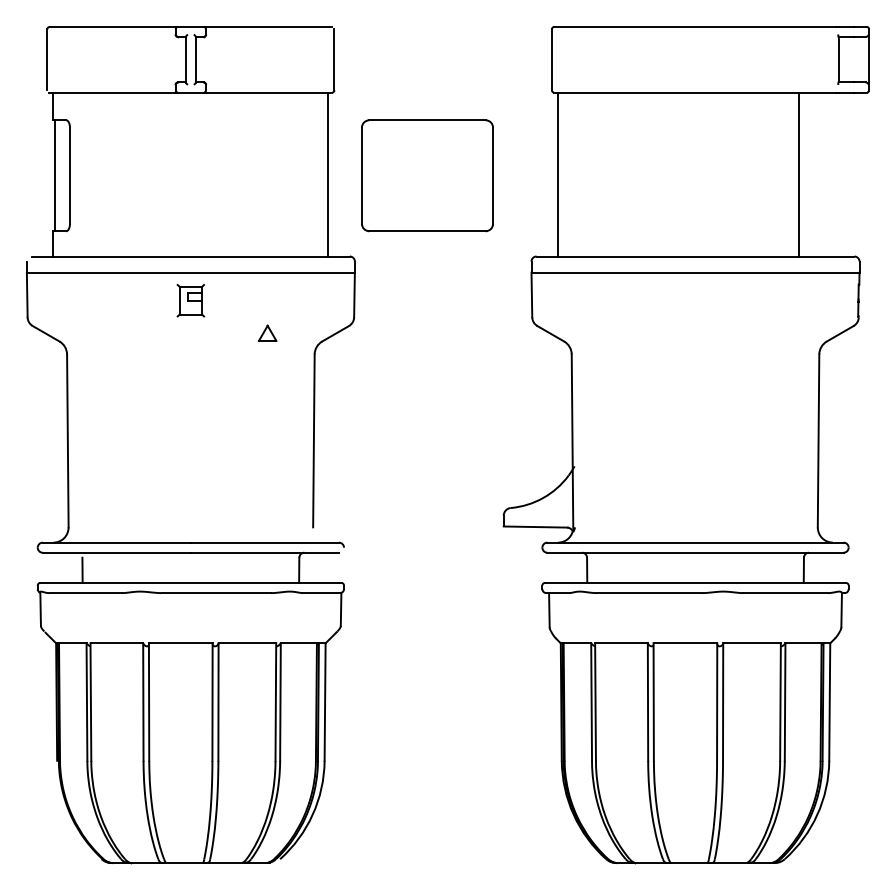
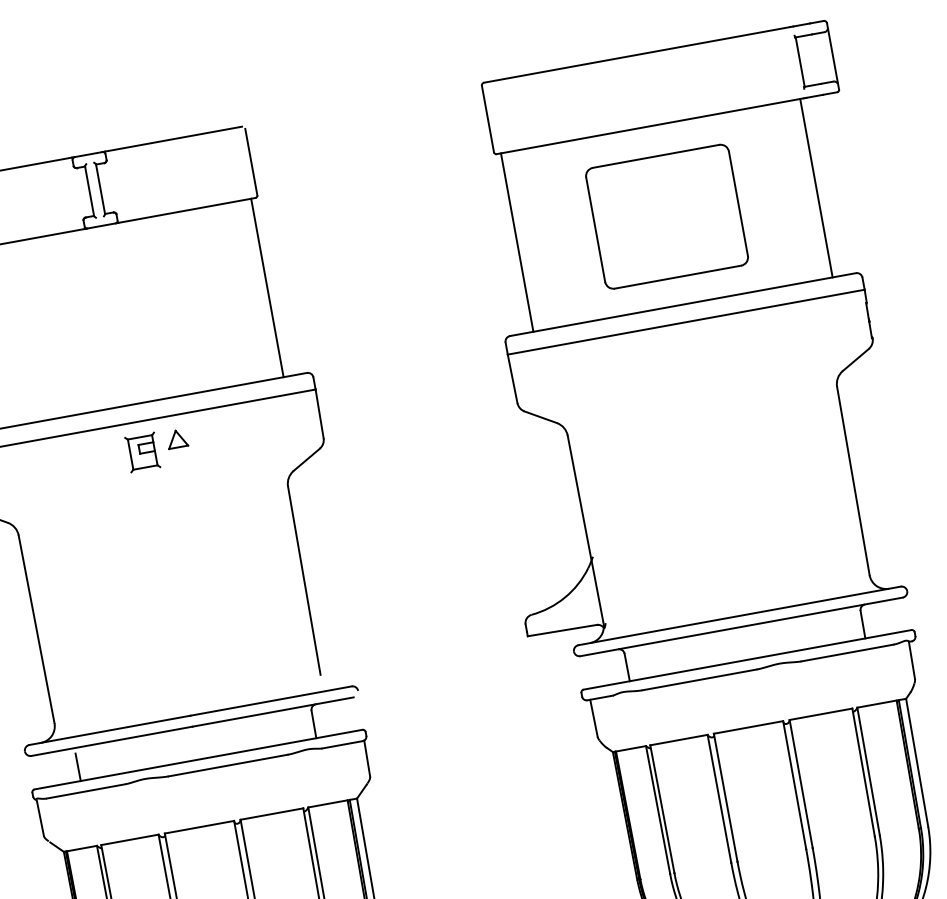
line: (799, 174) -> (816, 188), moved
part: (427, 175) -> (666, 216), moved
part: (267, 332) -> (176, 438), moved

